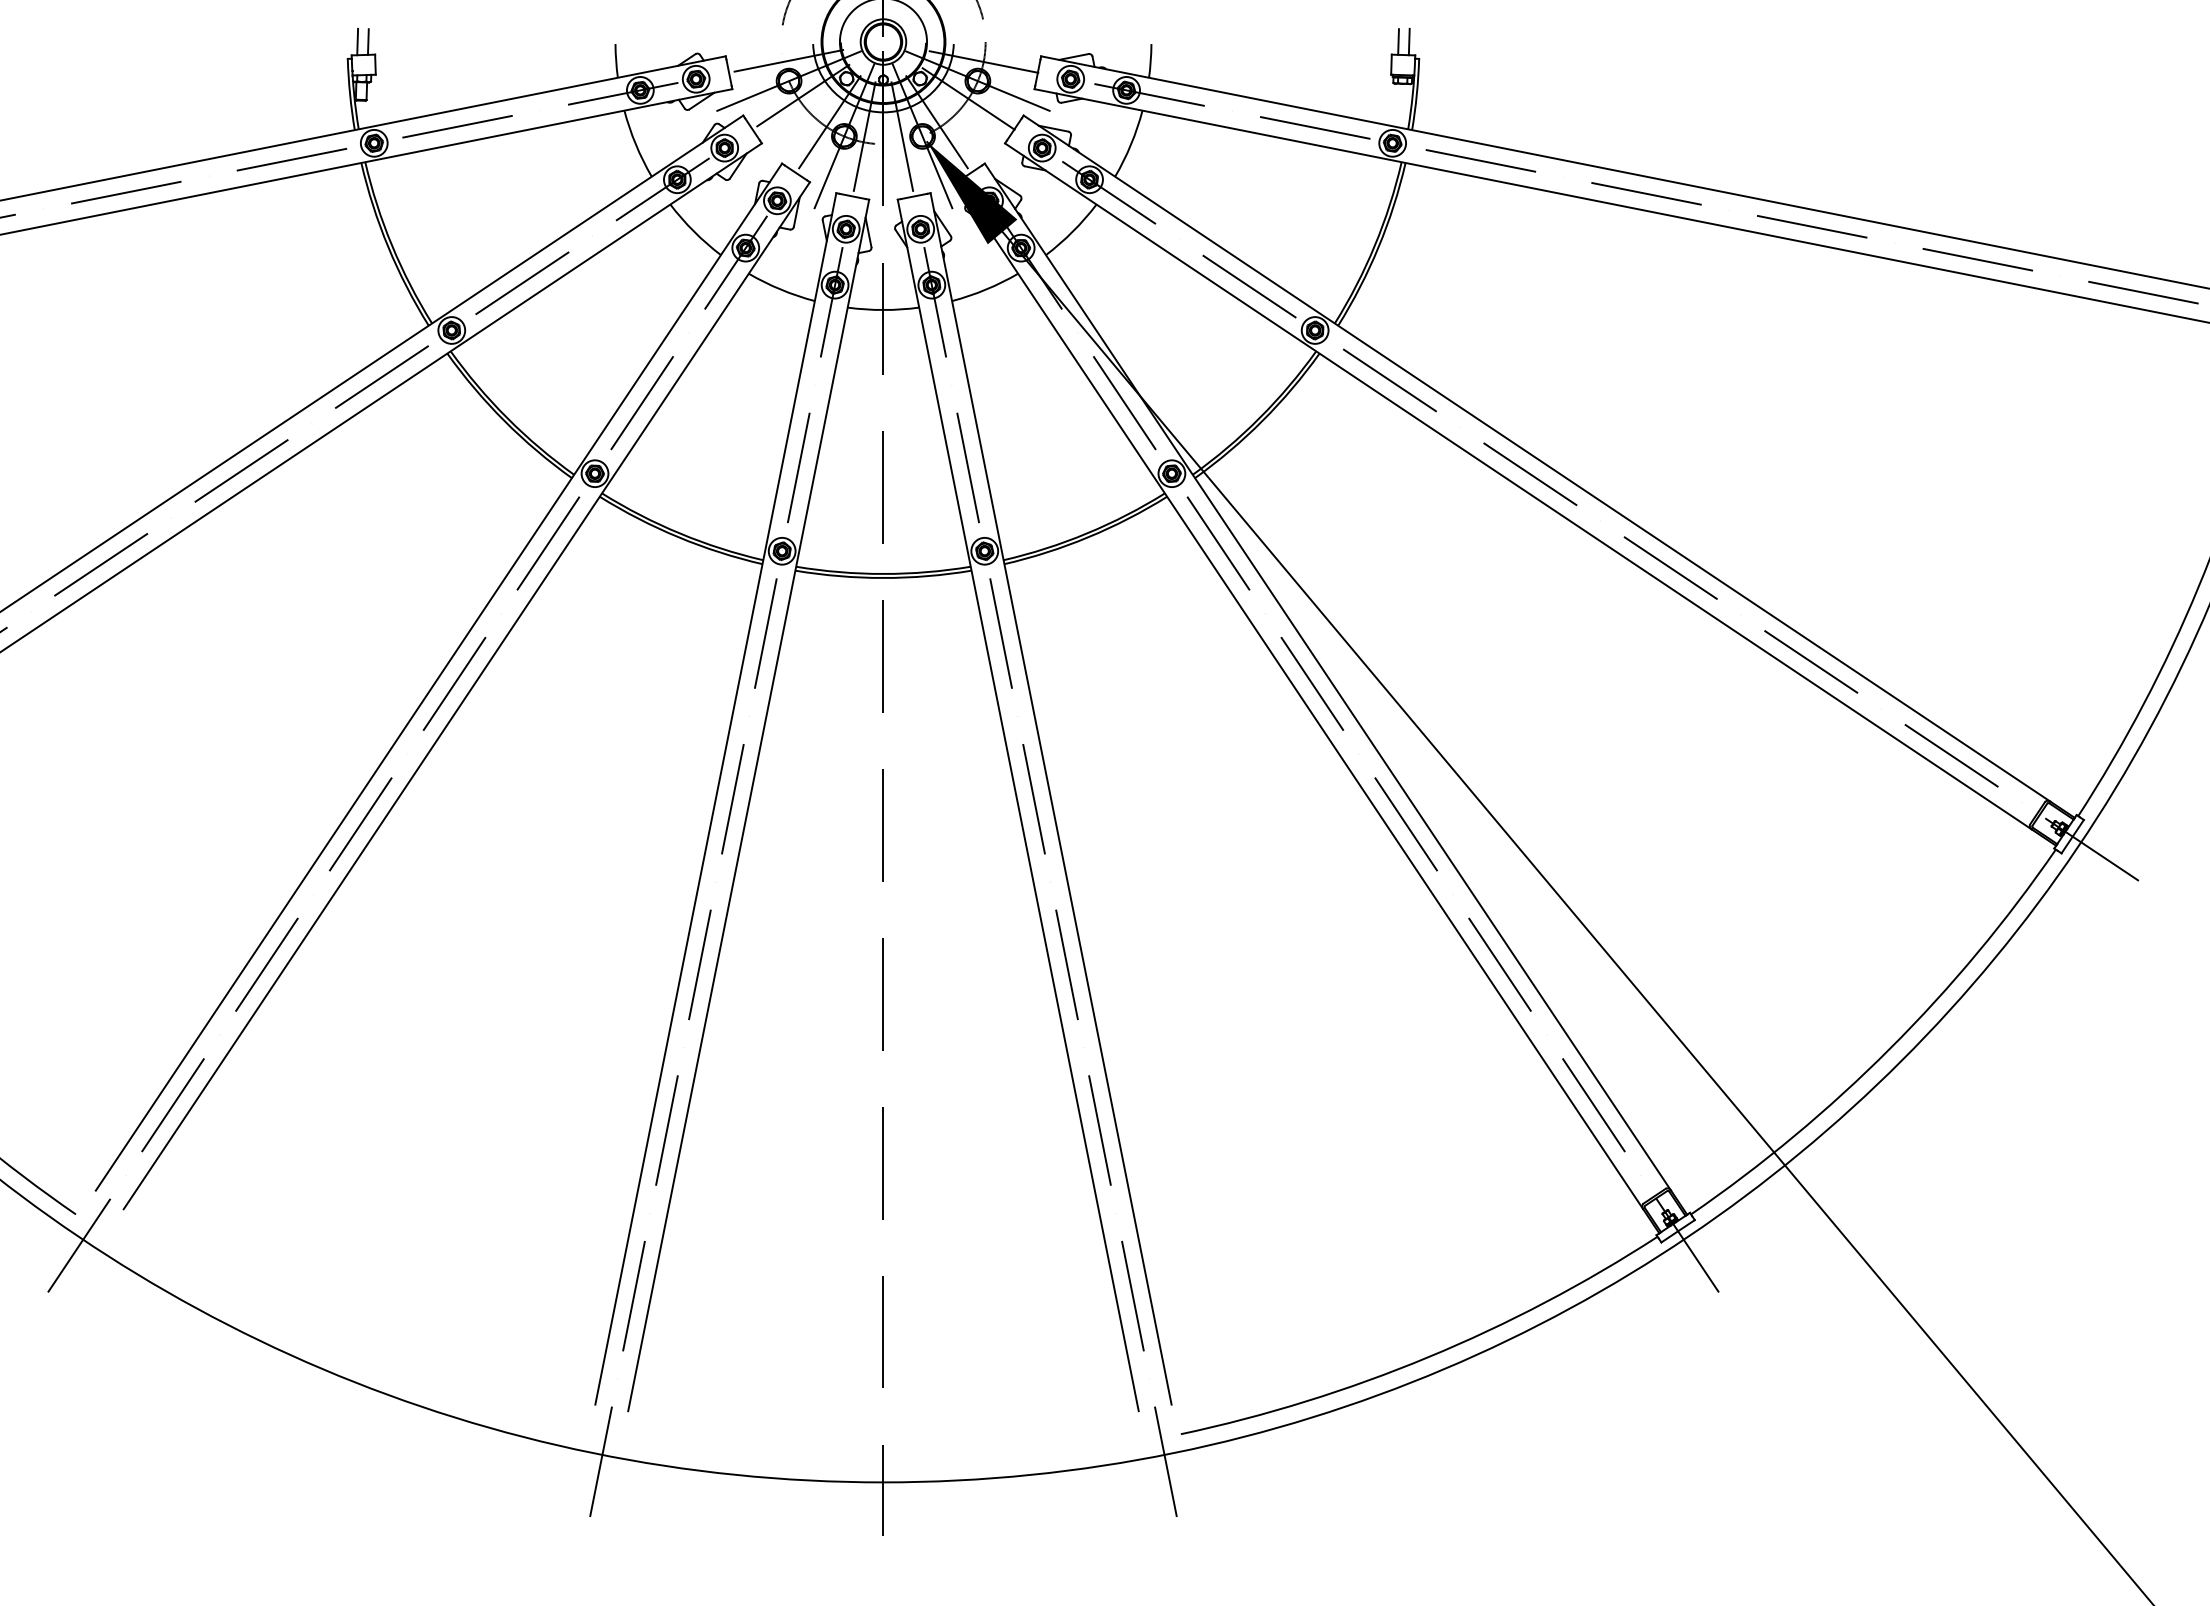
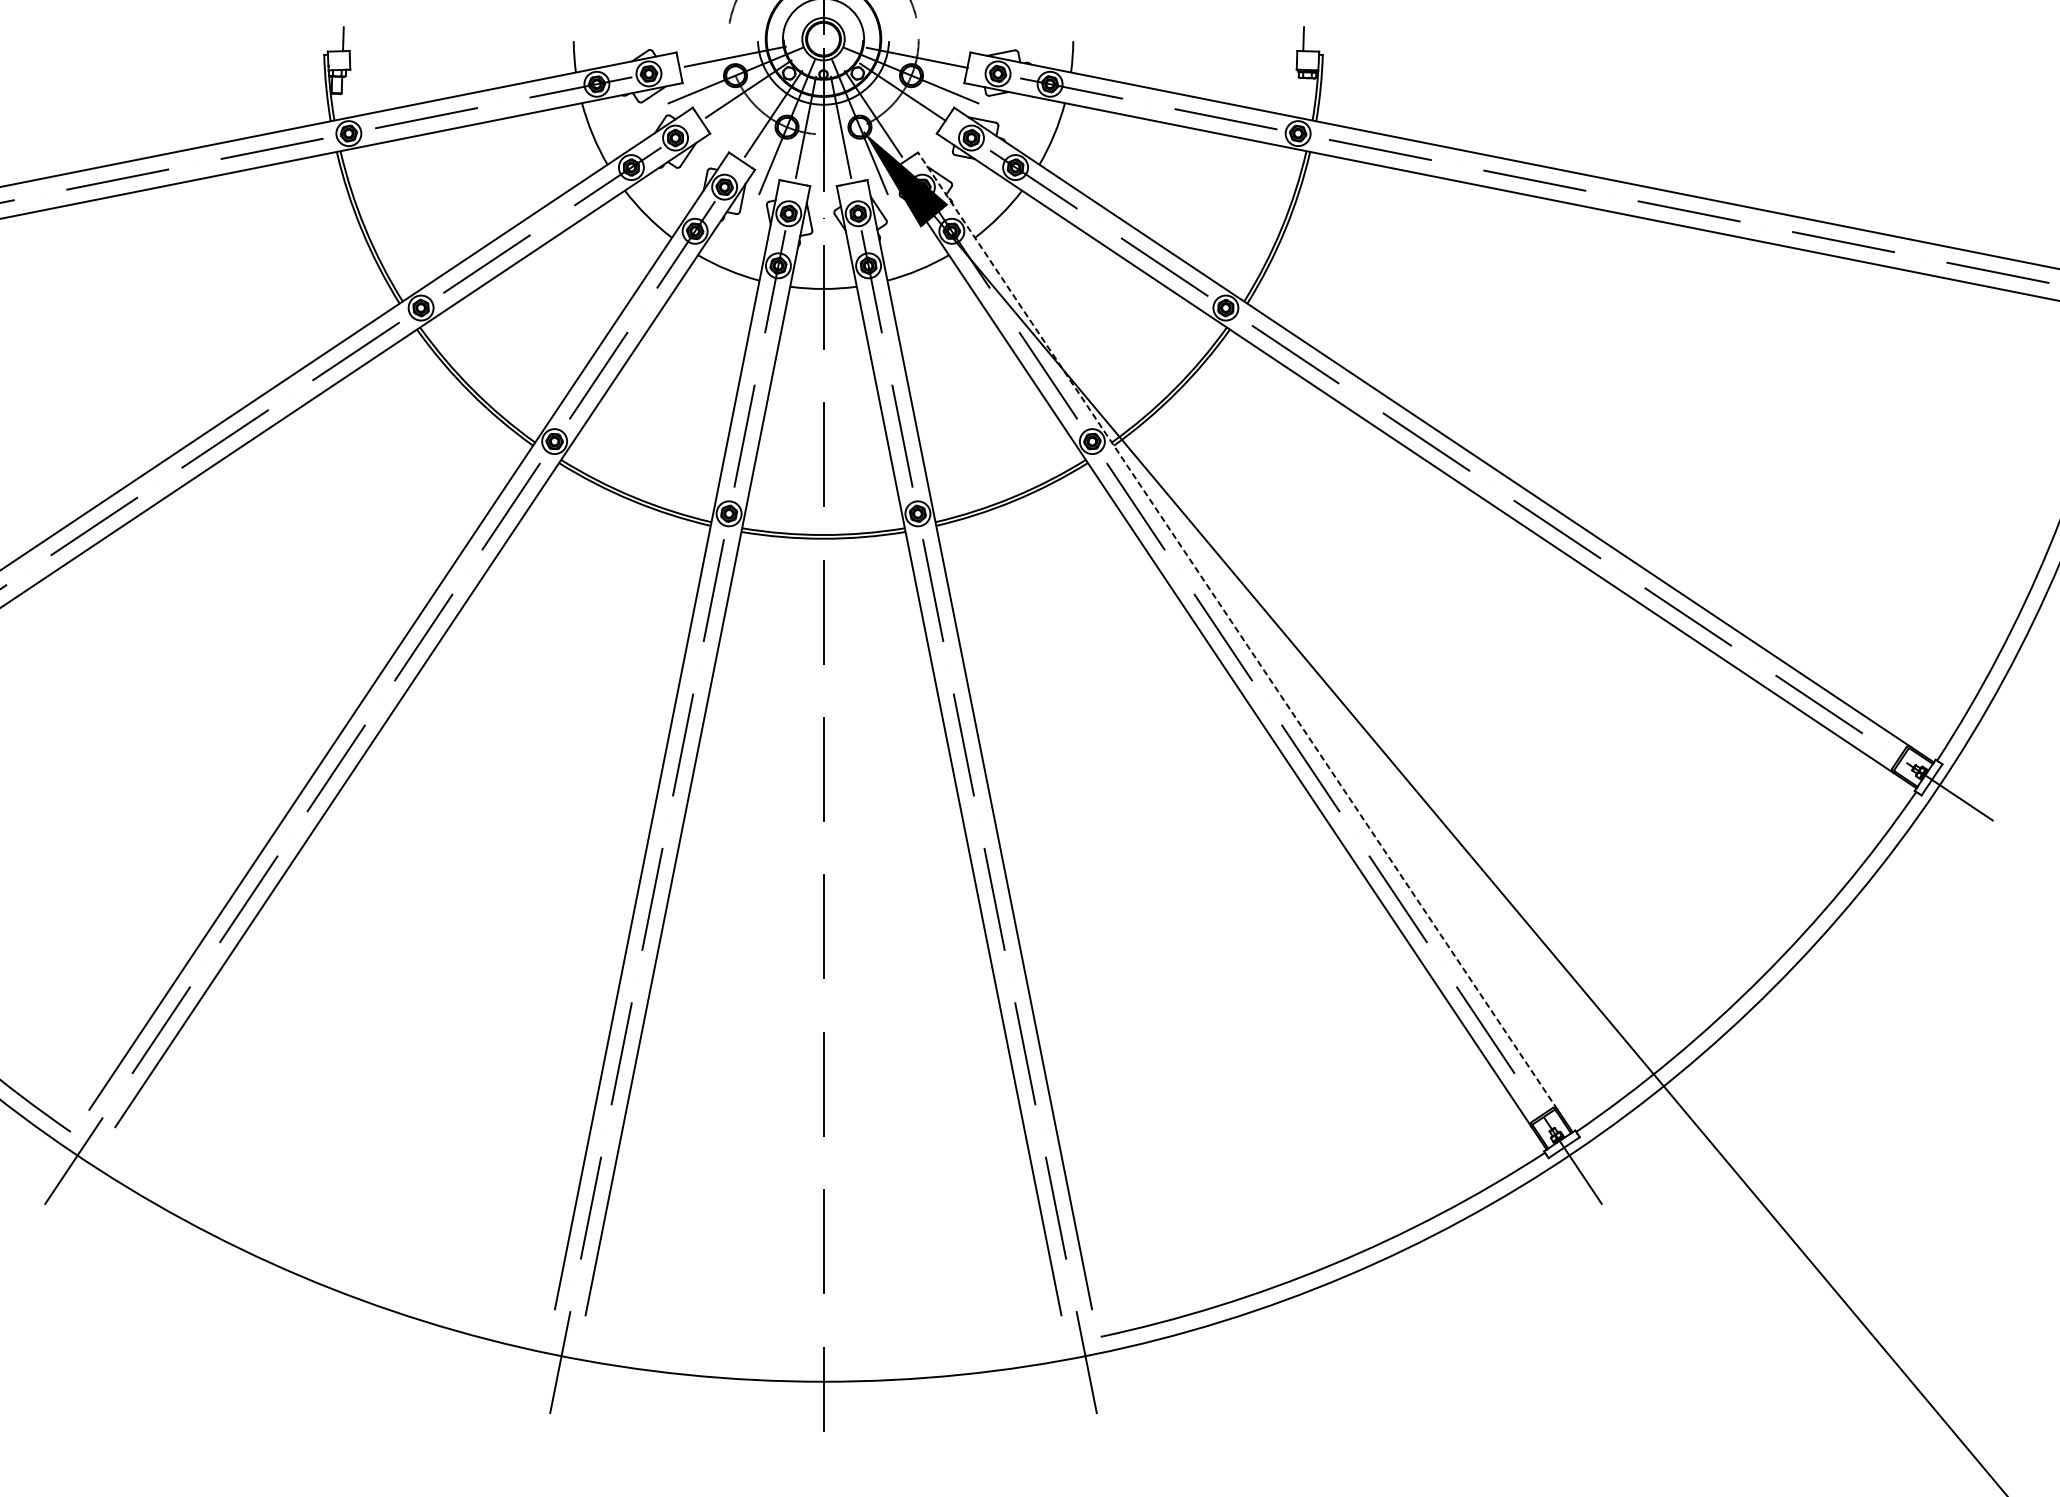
line: (357, 41) -> (333, 38), removed
line: (1408, 41) -> (1312, 38), removed
line: (1327, 677) -> (1237, 631), solid -> dashed

